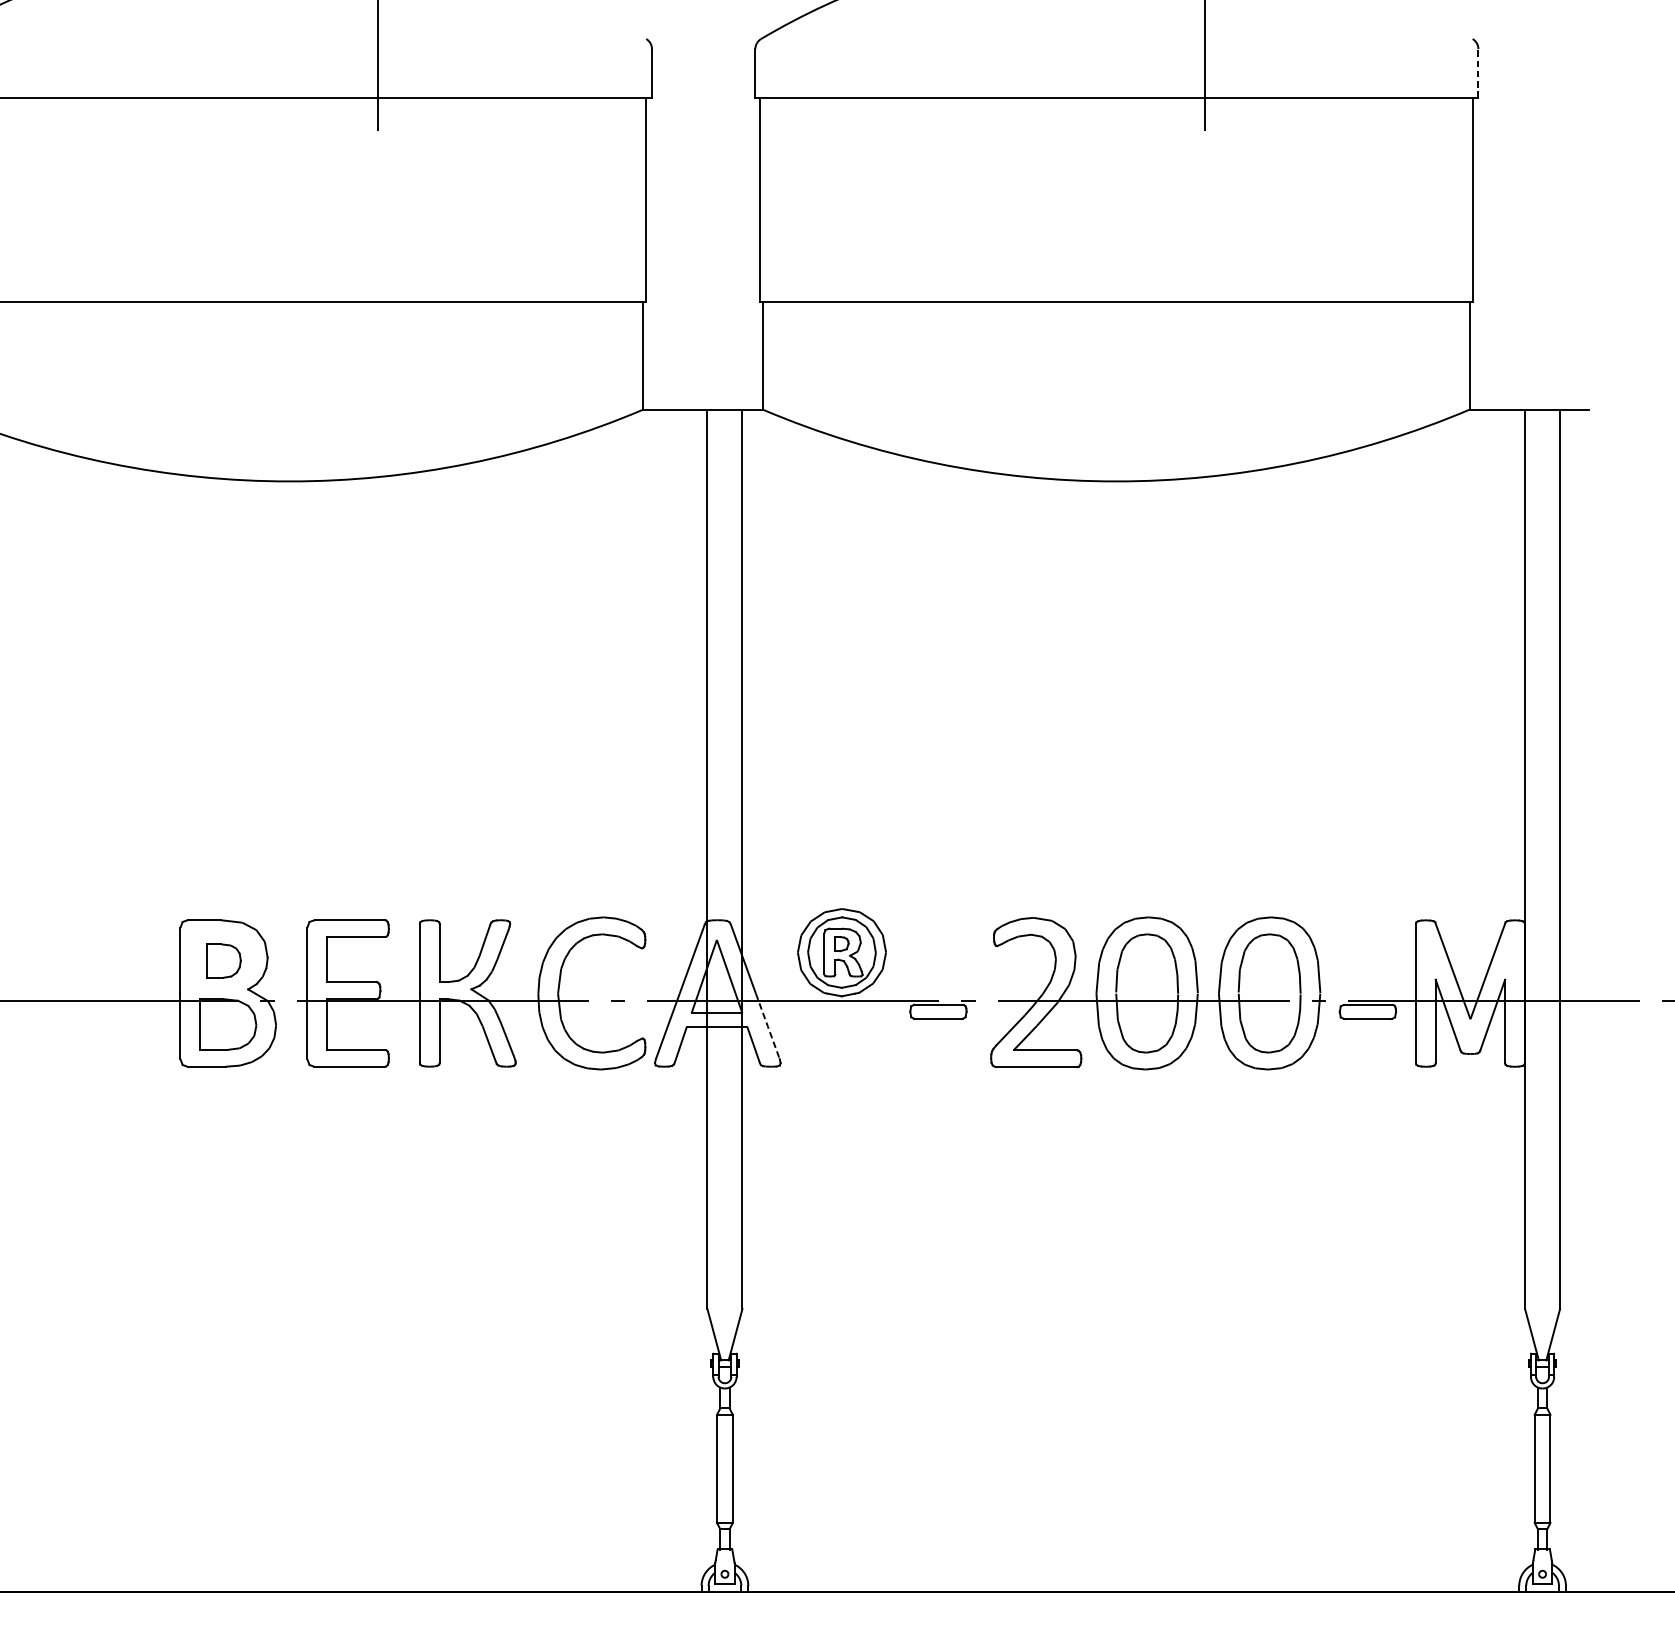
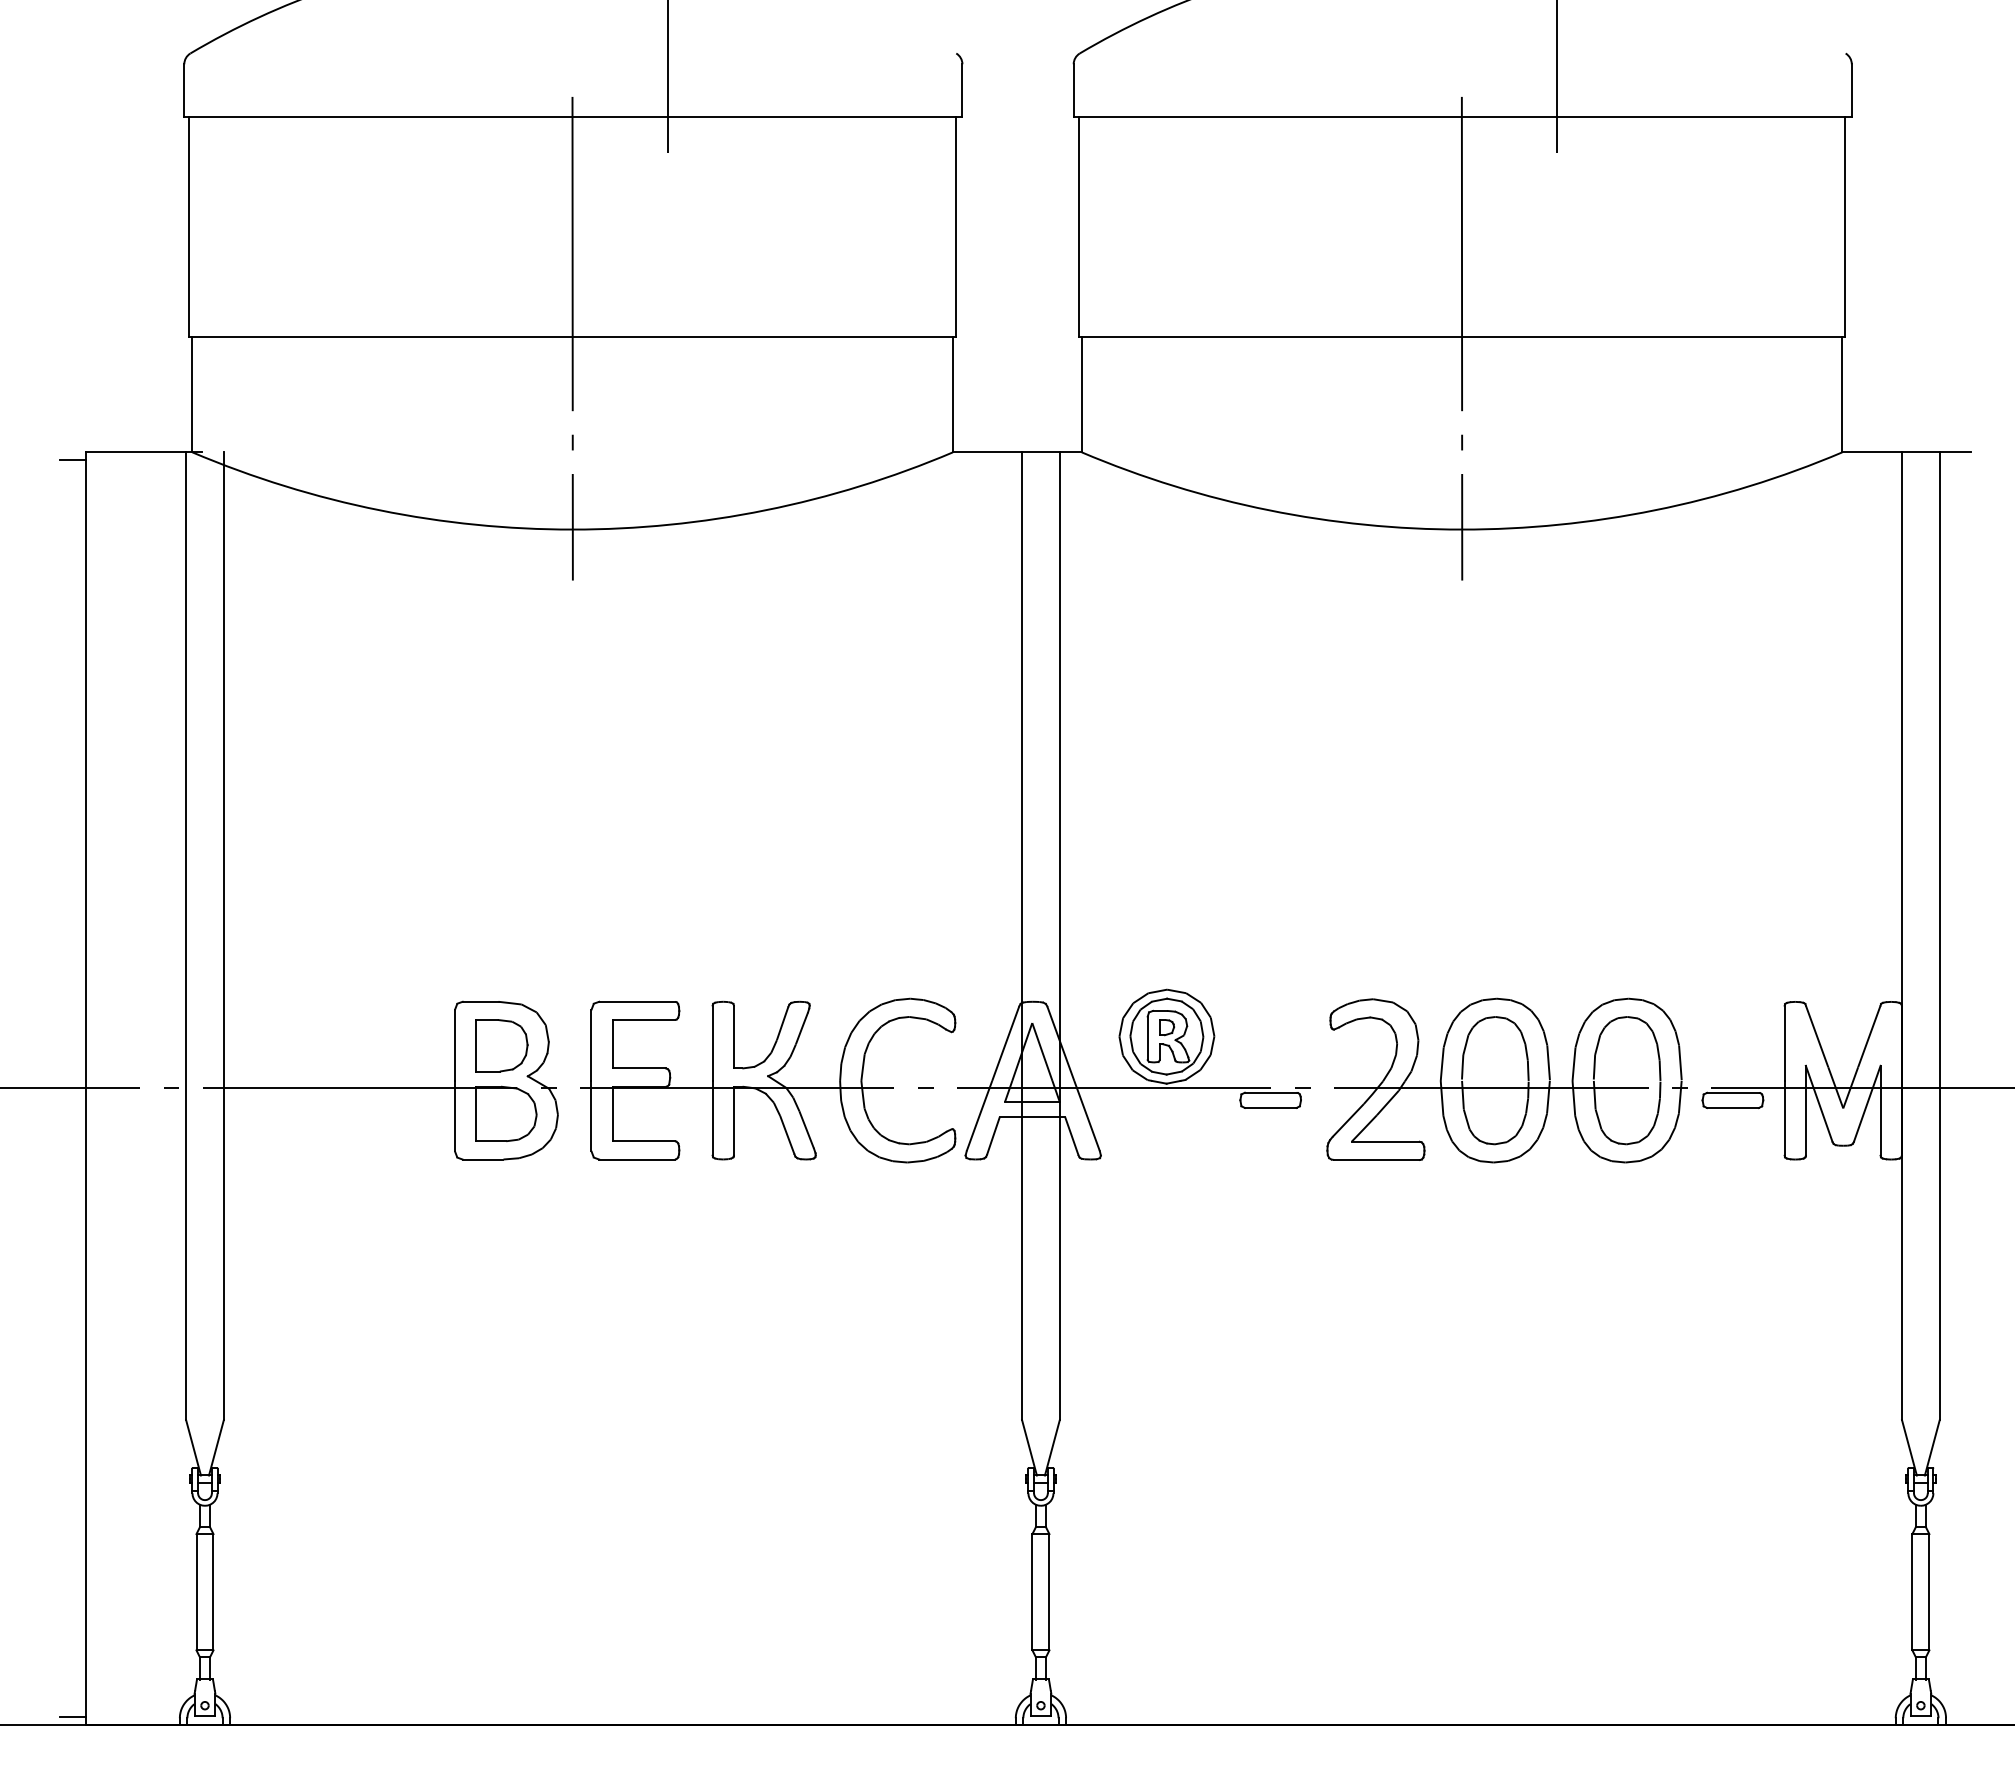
line: (1478, 73) -> (1851, 90), dashed -> solid
line: (289, 303) -> (572, 338), added
line: (1115, 303) -> (1461, 338), added
part: (223, 960) -> (501, 1045), size x1.43
line: (768, 1026) -> (1087, 1116), dashed -> solid

